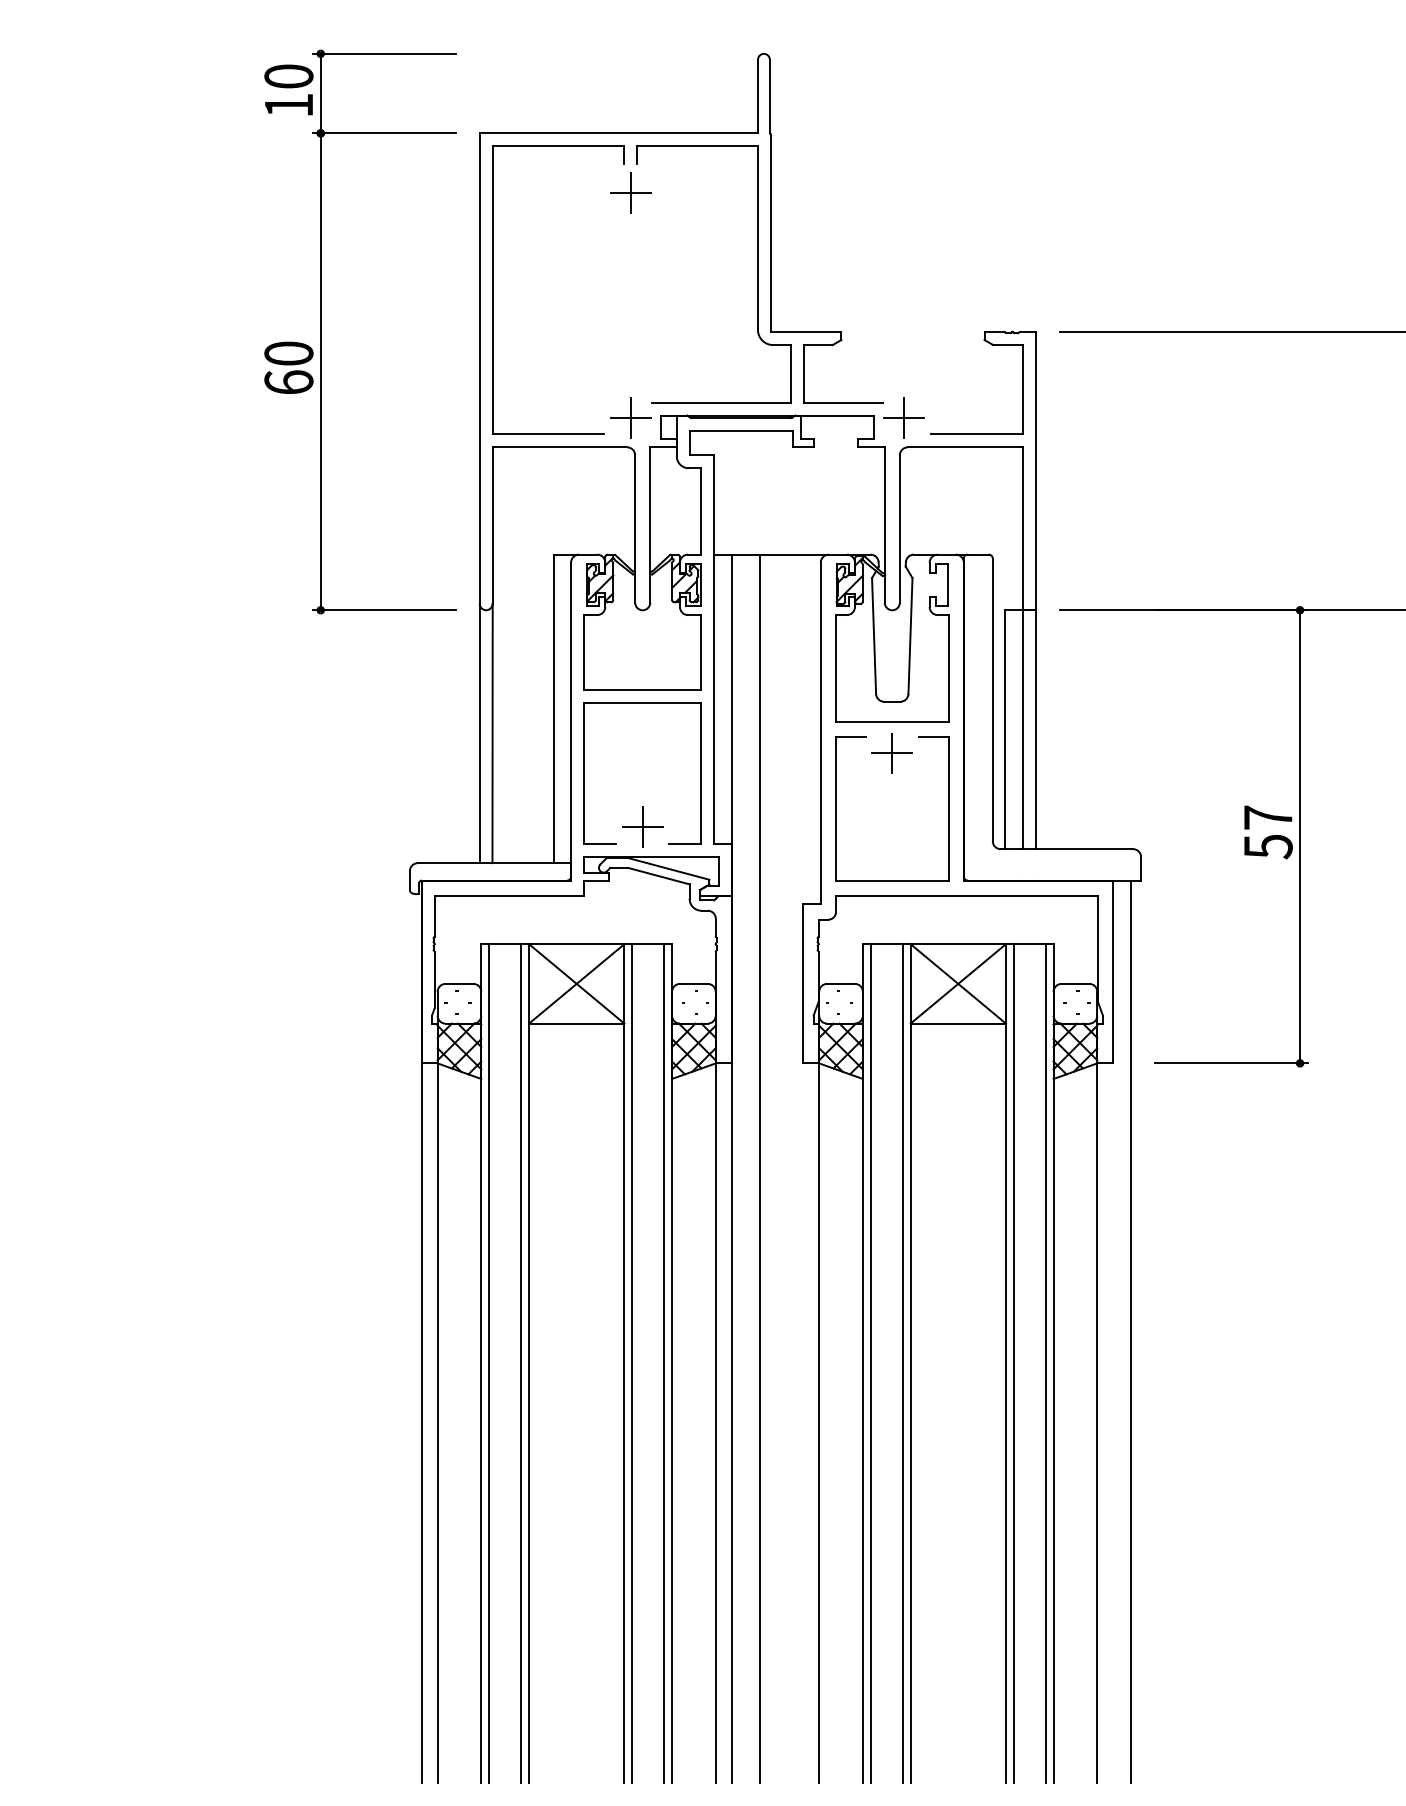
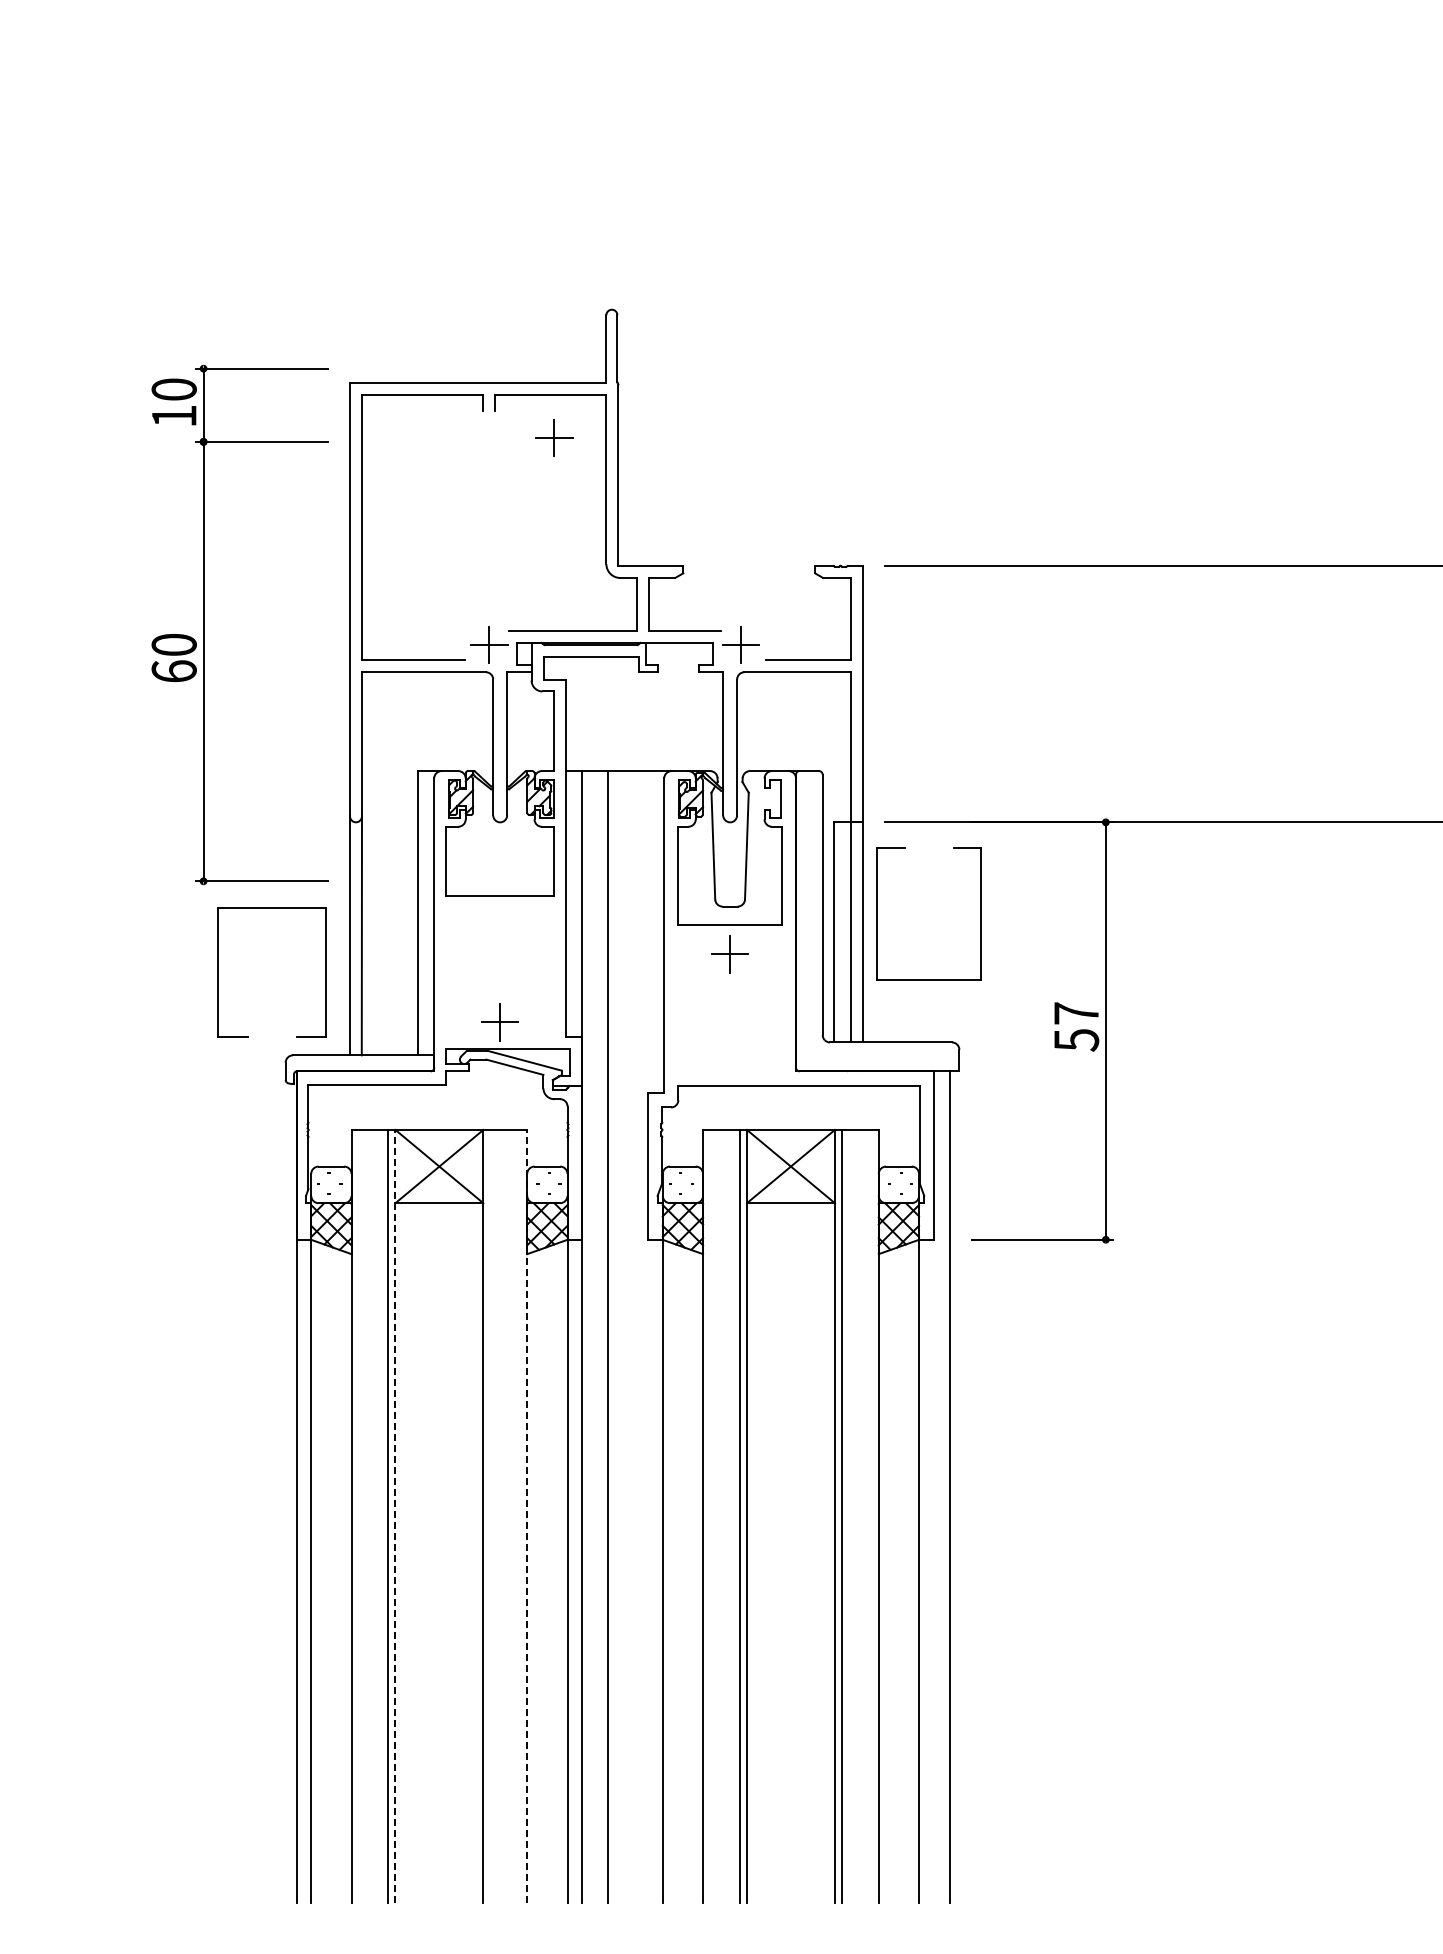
part: (631, 192) -> (554, 437), moved
part: (321, 331) -> (204, 624), moved
part: (584, 773) -> (218, 972), moved
part: (836, 807) -> (877, 913), moved
line: (488, 1362) -> (358, 1515), removed
line: (529, 1362) -> (395, 1515), solid -> dashed
line: (632, 1362) -> (490, 1515), removed
line: (663, 1362) -> (519, 1515), removed
line: (672, 1362) -> (527, 1515), solid -> dashed
line: (870, 1362) -> (710, 1515), removed
line: (1045, 1362) -> (871, 1515), removed

